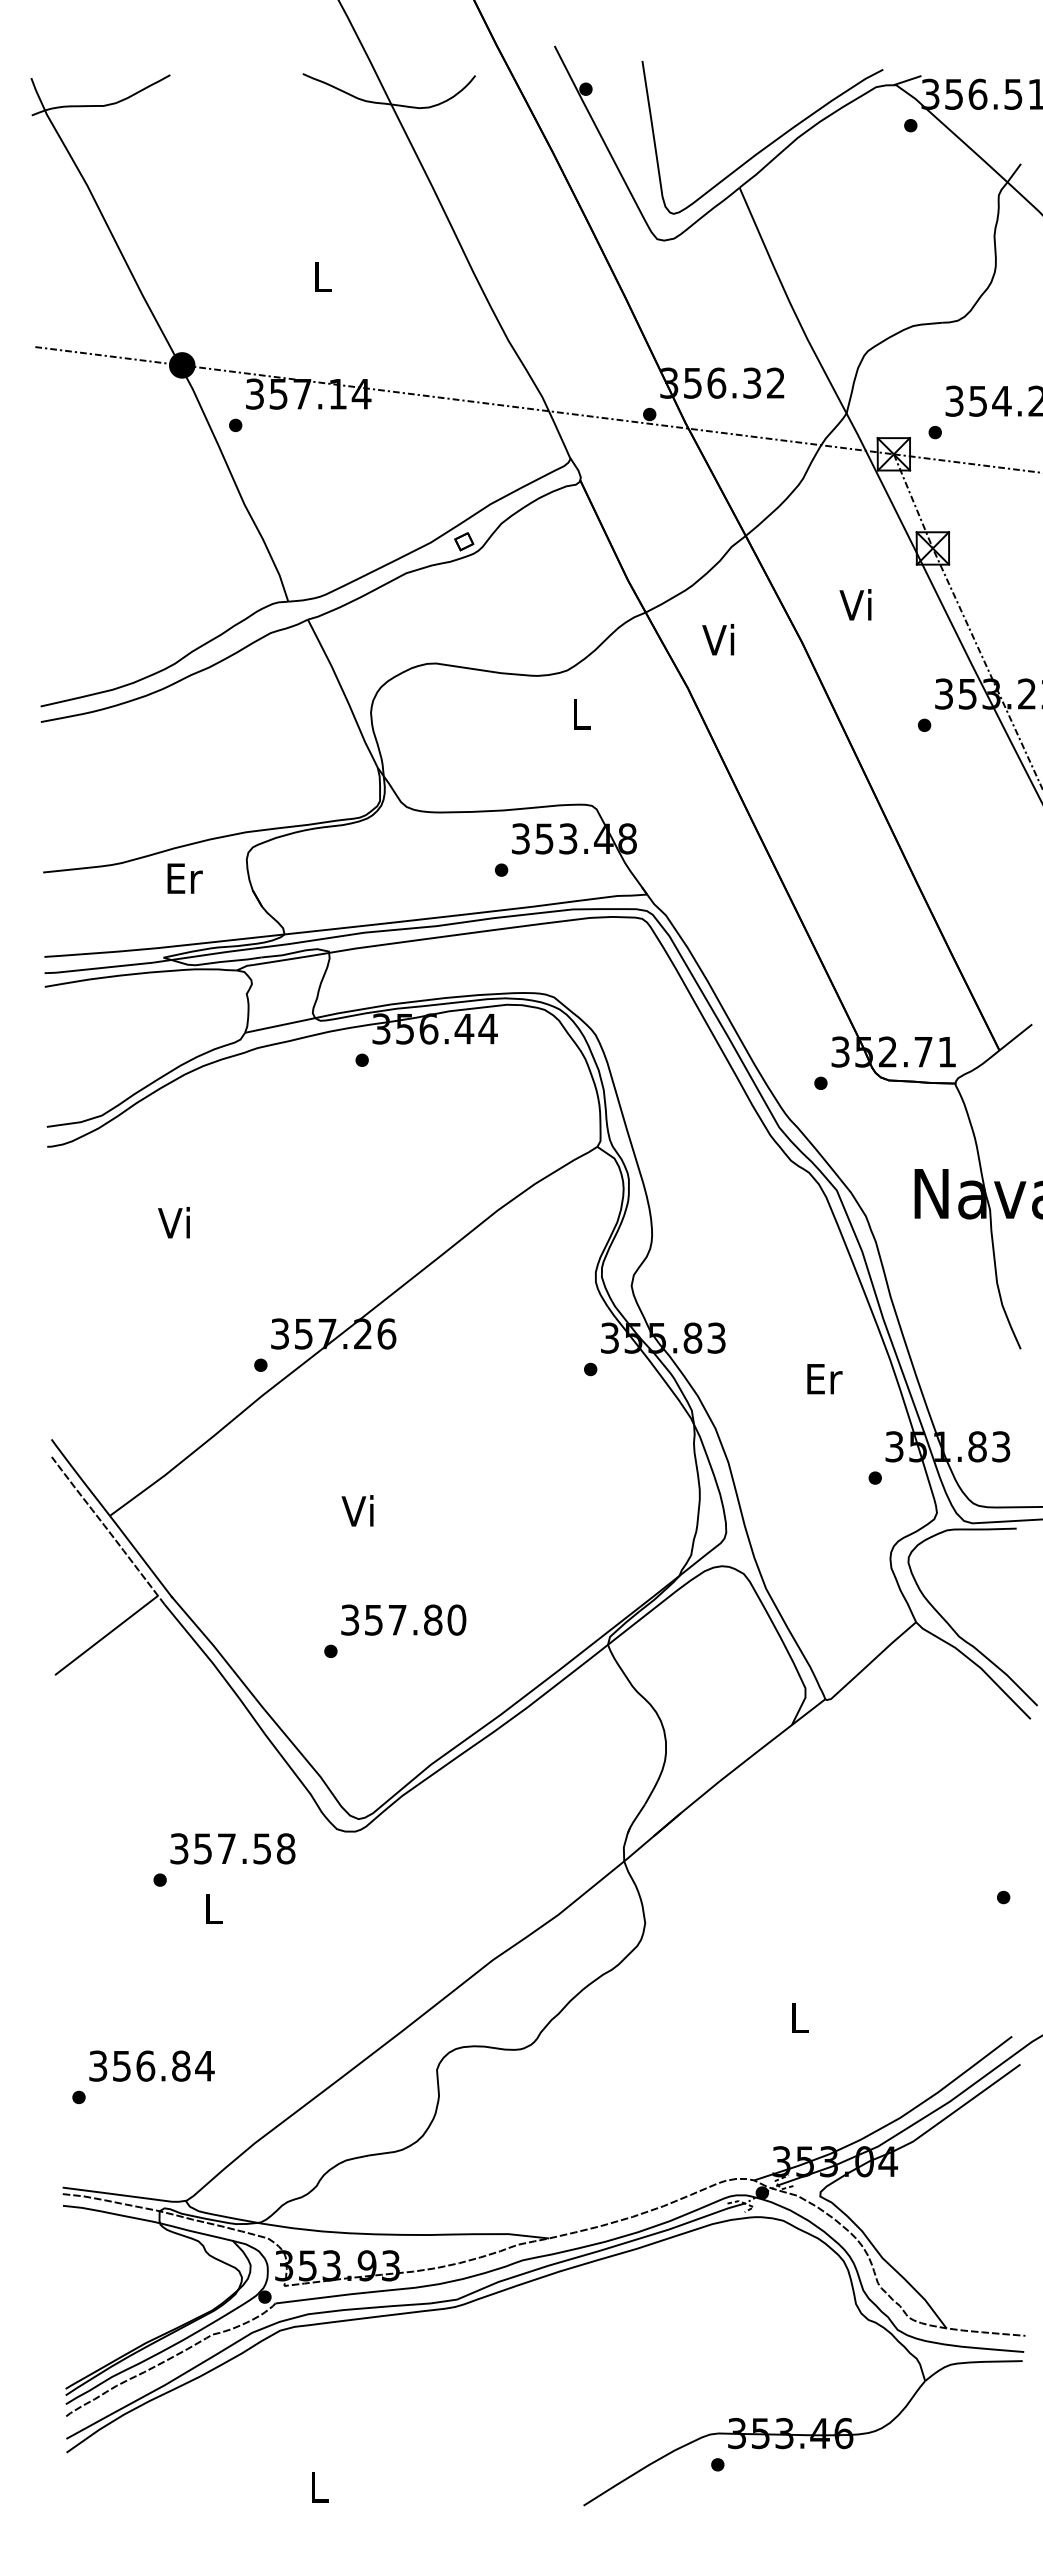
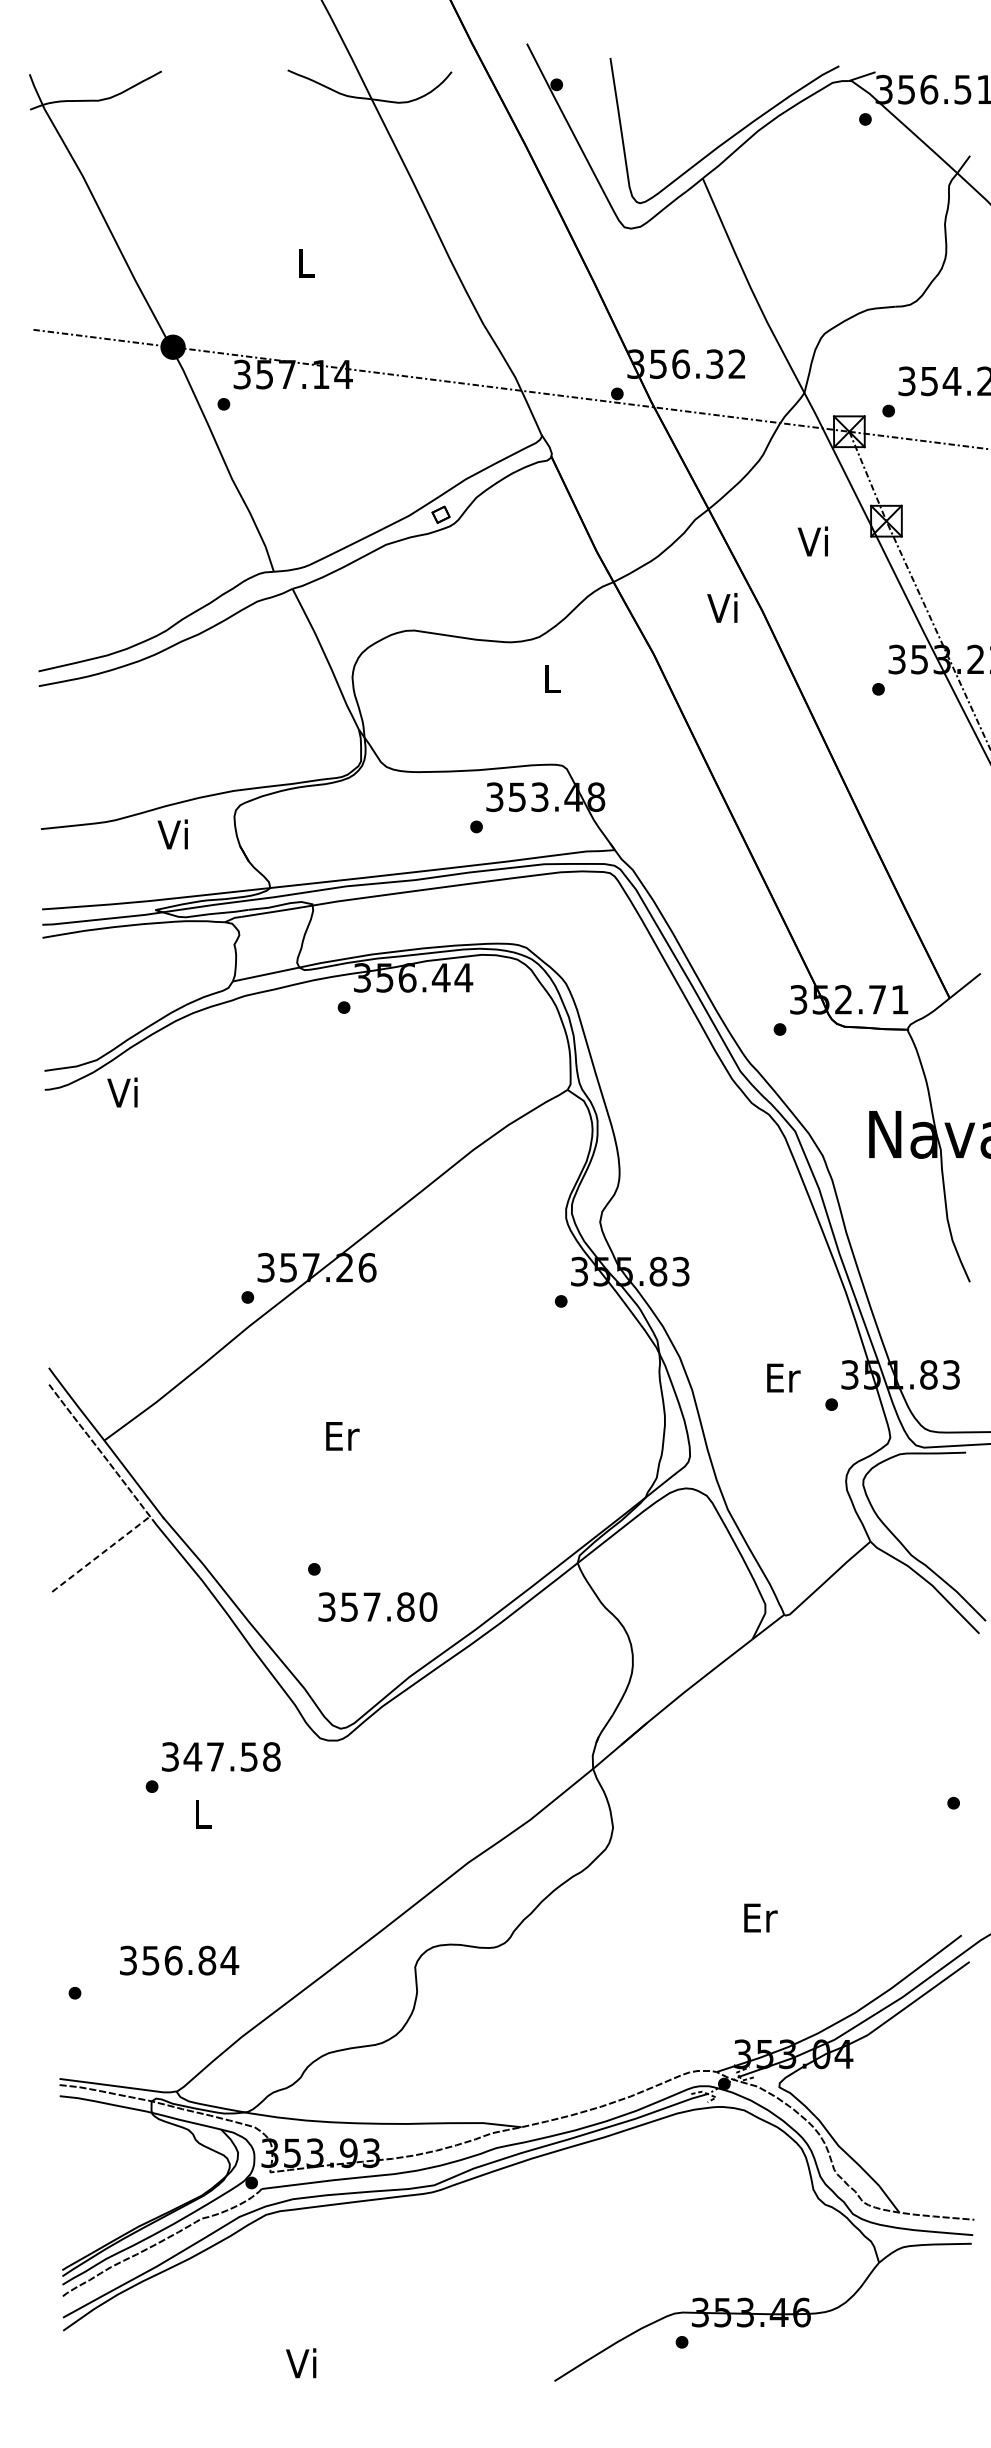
text: (855, 604) -> (812, 541), moved
text: (718, 639) -> (722, 607), moved
text: (184, 877) -> (175, 833), Er -> Vi
text: (173, 1222) -> (122, 1092), moved
text: (824, 1379) -> (783, 1378), moved
text: (359, 1510) -> (341, 1435), Vi -> Er
text: (403, 1619) -> (377, 1606), moved
line: (106, 1635) -> (101, 1554), solid -> dashed
text: (202, 1848) -> (192, 1756), 357.58 -> 347.58
text: (800, 2018) -> (760, 1918), L -> Er
text: (151, 2065) -> (179, 1960), moved
text: (316, 2486) -> (300, 2362), L -> Vi

